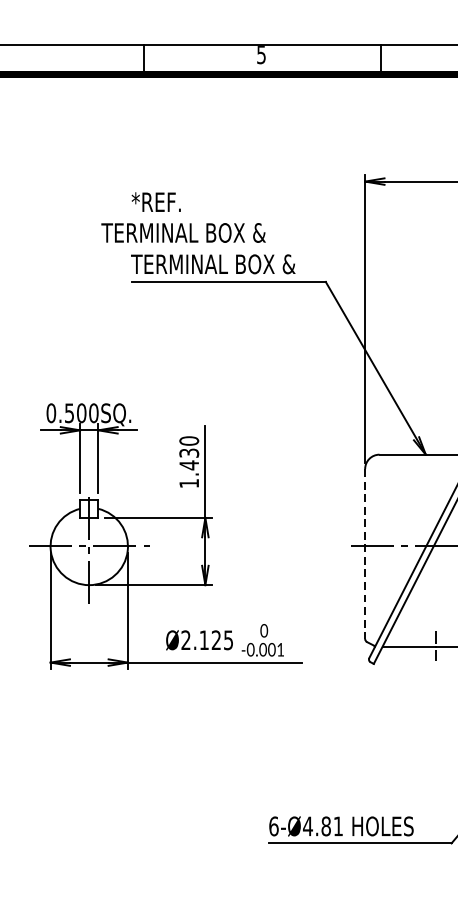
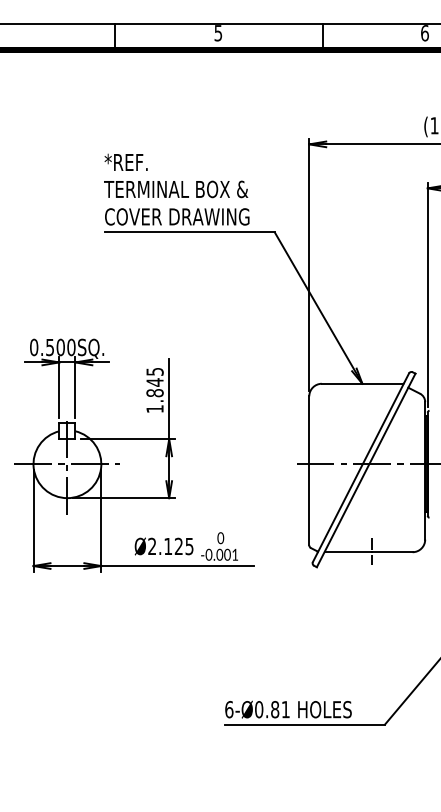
text: (184, 233) -> (176, 189), moved
text: (213, 263) -> (176, 216), TERMINAL BOX & -> COVER DRAWING
text: (188, 453) -> (154, 382), 1.430 -> 1.845
line: (365, 554) -> (309, 471), dashed -> solid
text: (307, 826) -> (258, 709), 6-Ø4.81 -> 6-Ø0.81

